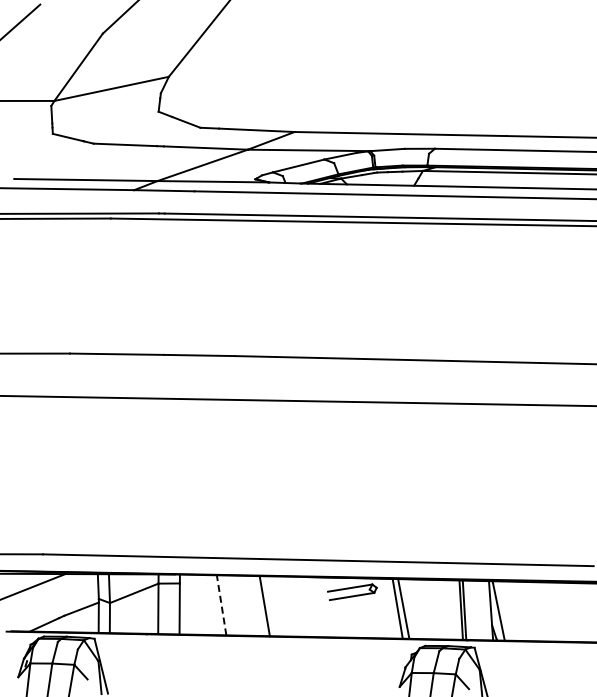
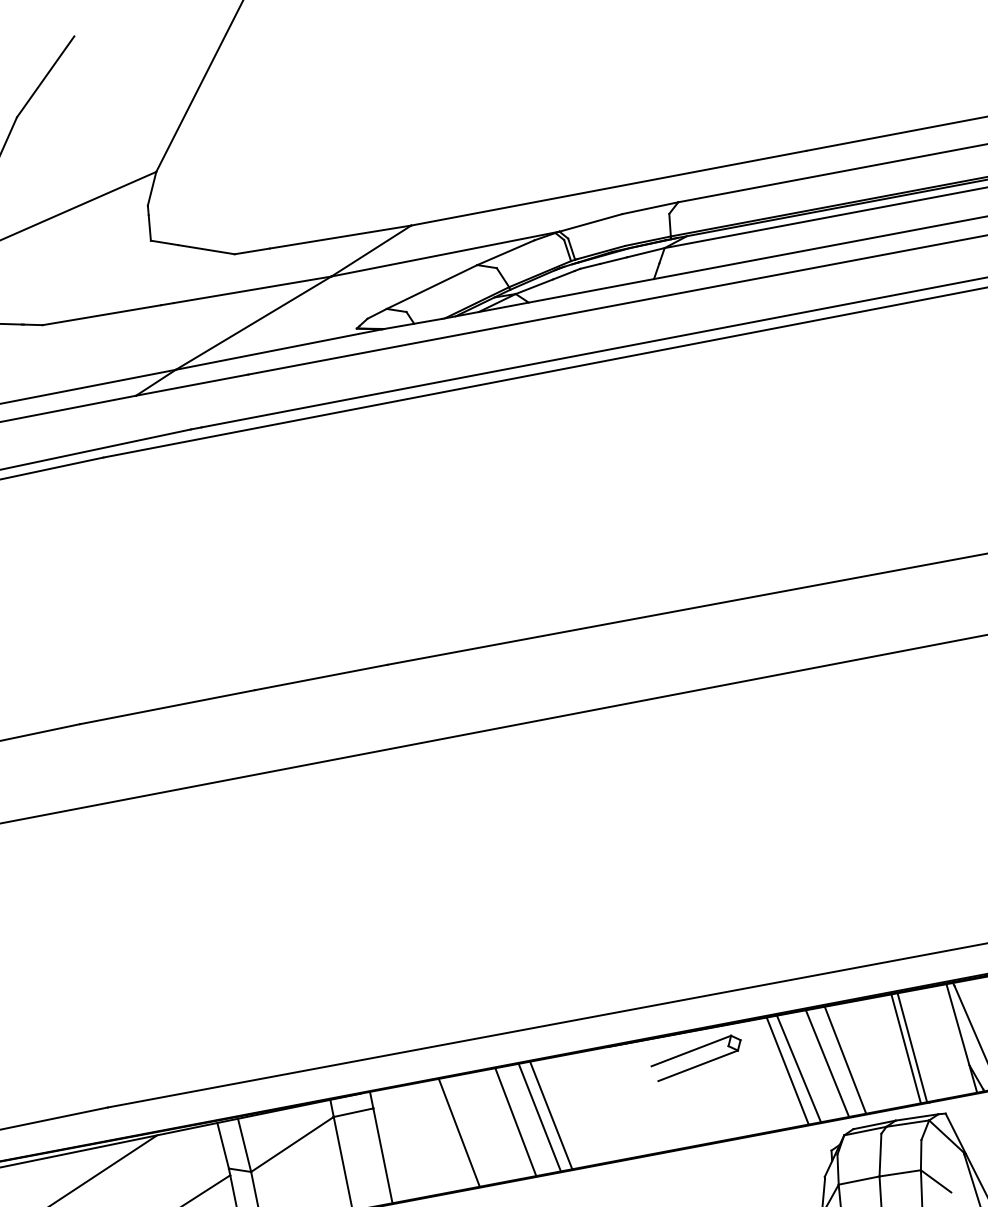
line: (221, 604) -> (458, 1131), dashed -> solid
line: (251, 605) -> (514, 1121), added
line: (270, 606) -> (550, 1116), added
line: (418, 609) -> (826, 1064), added
line: (428, 609) -> (845, 1060), added

